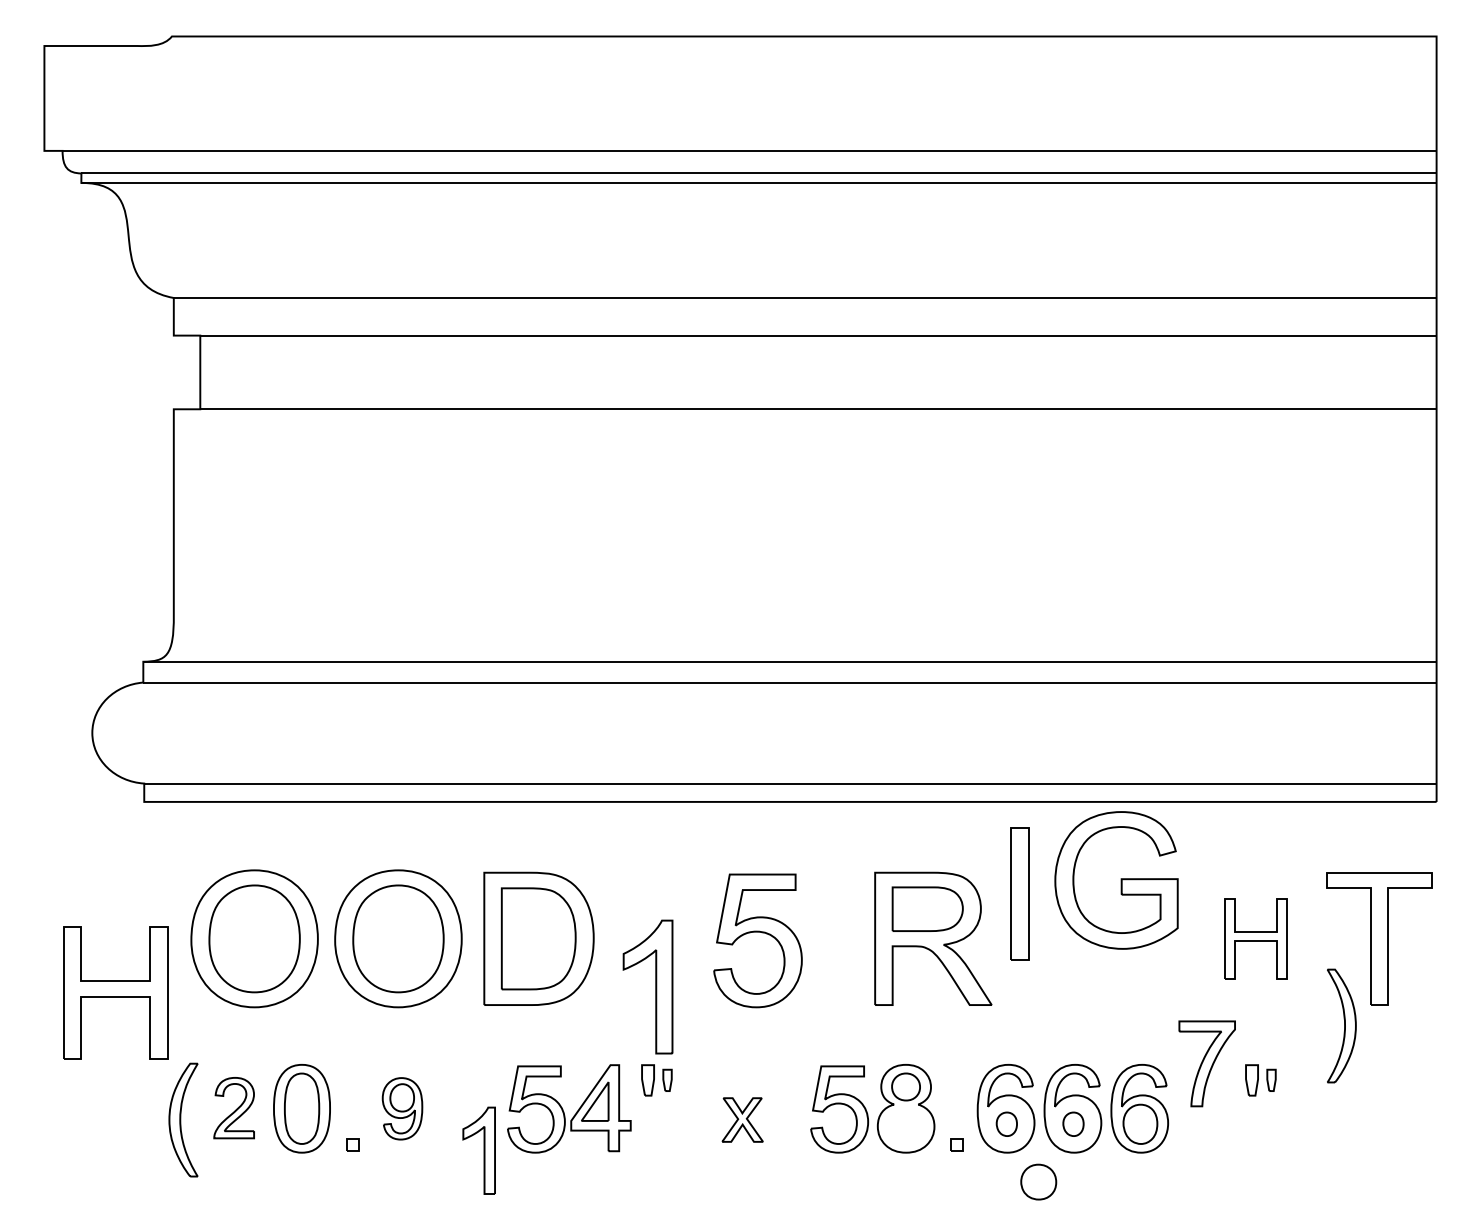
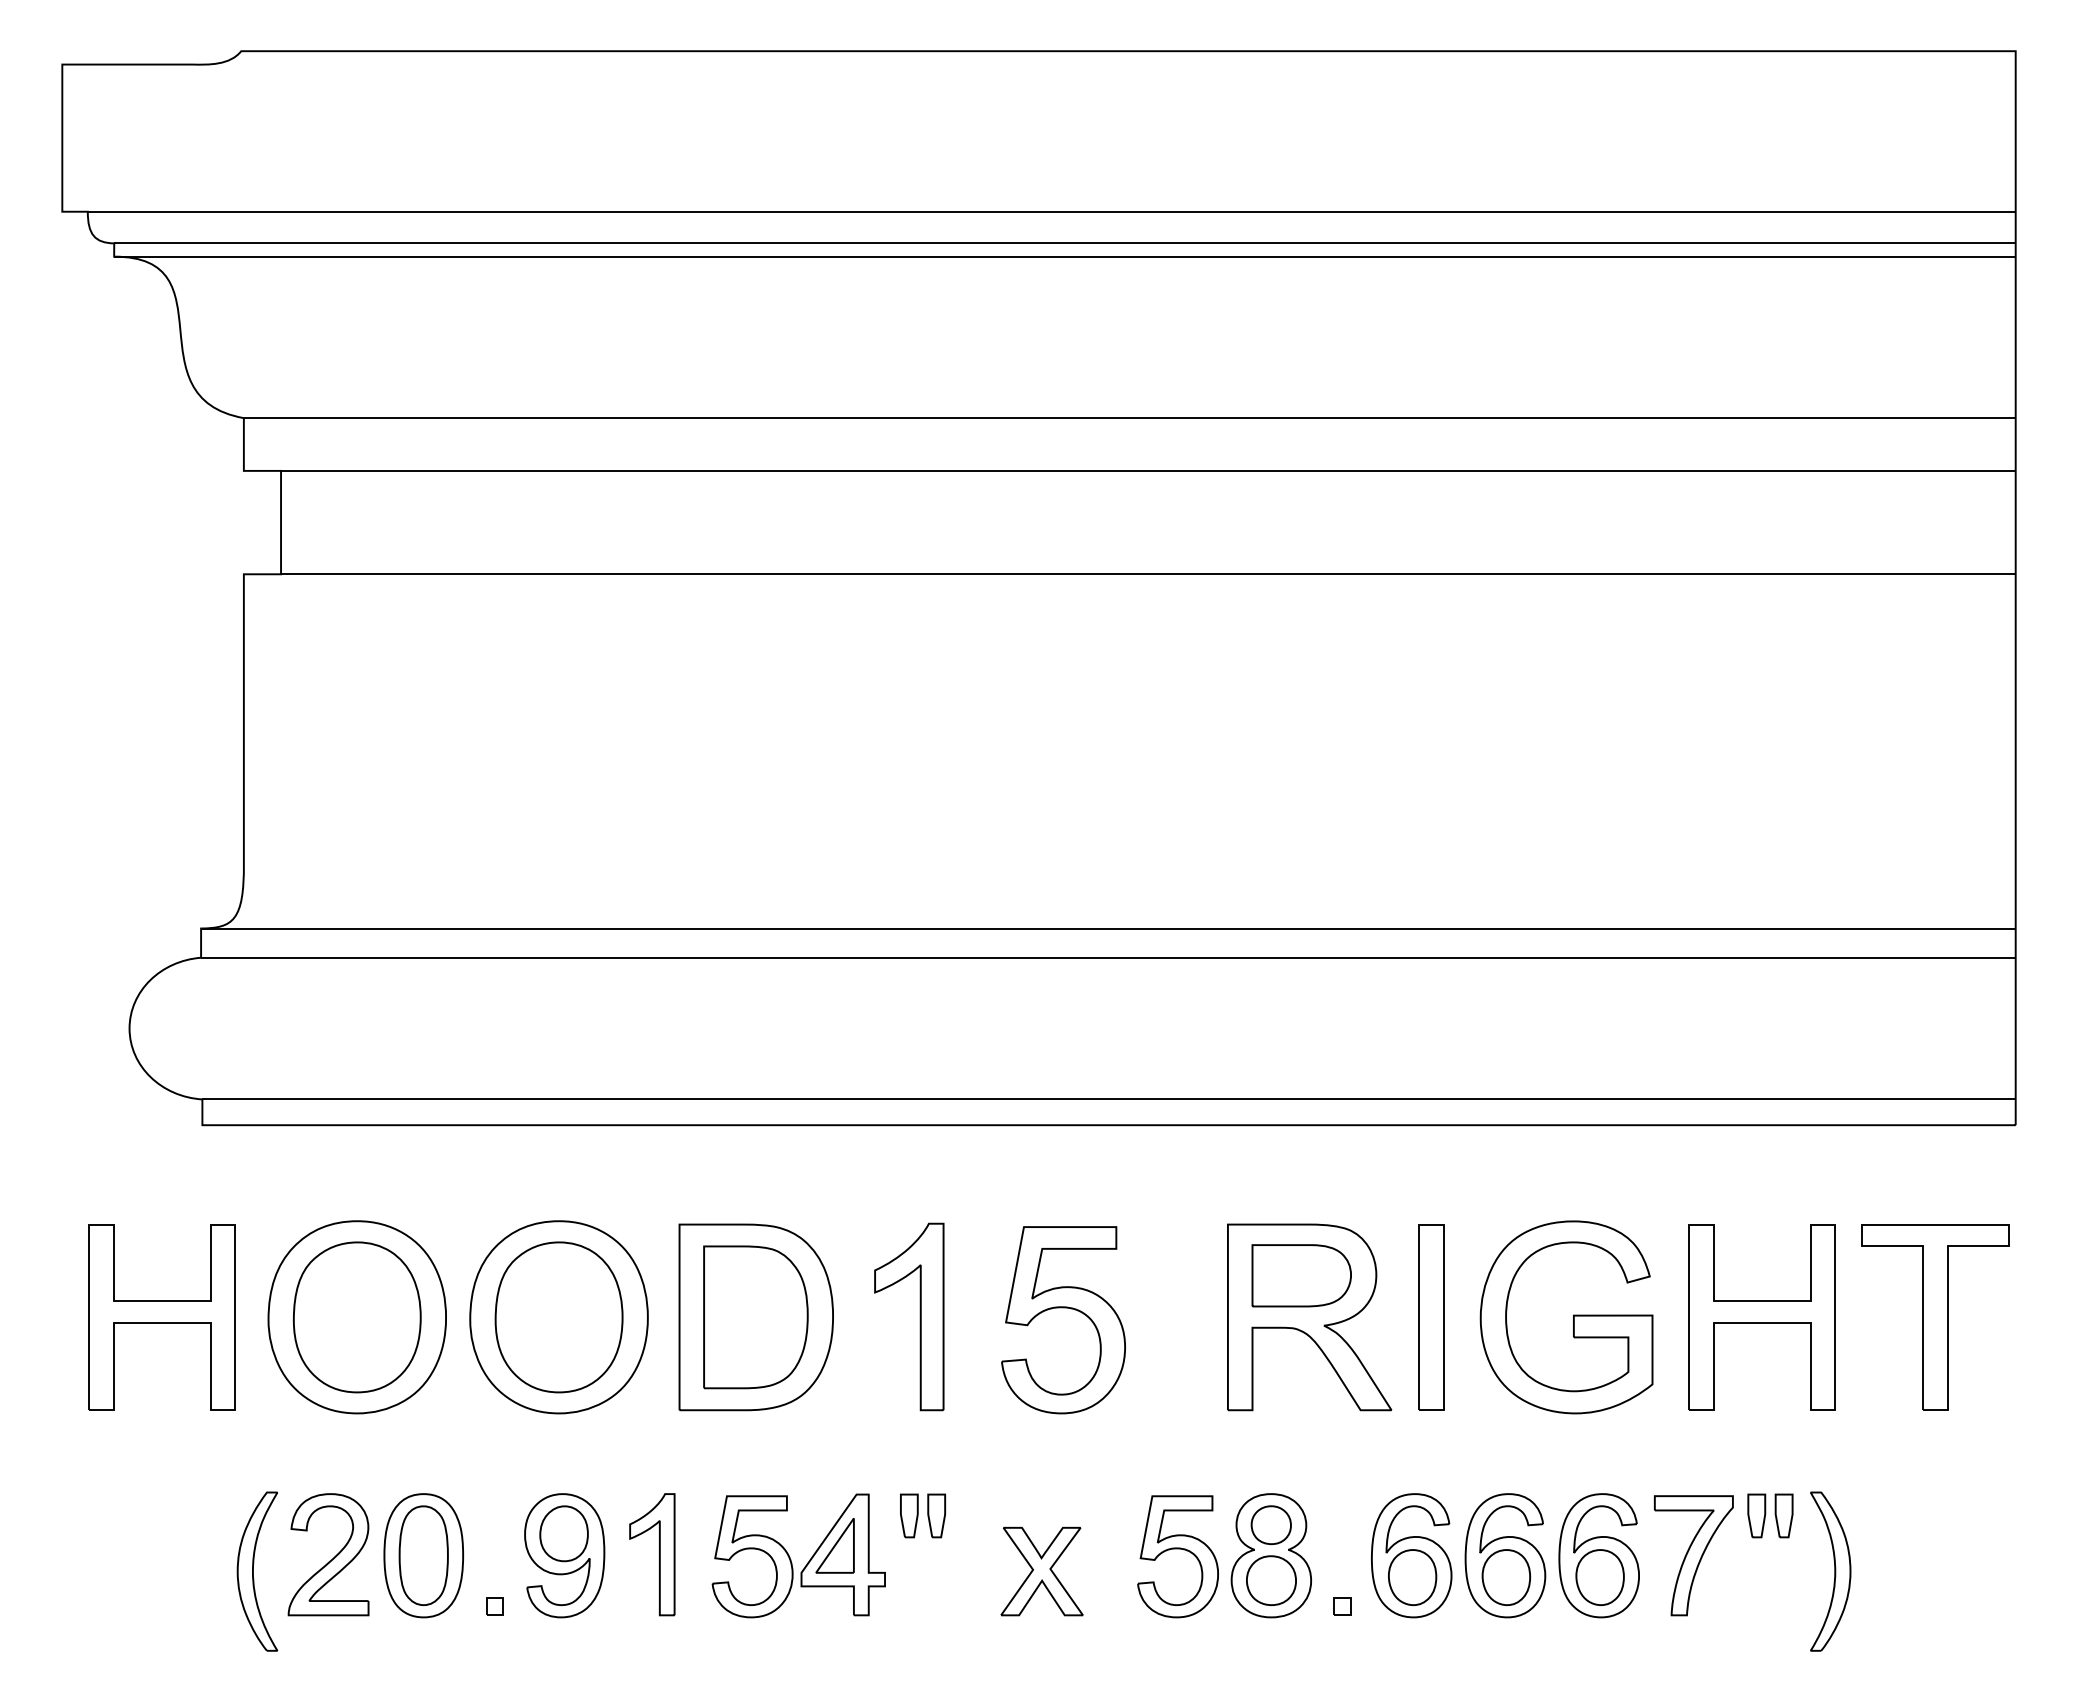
part: (1121, 880) -> (1573, 1317), moved
part: (1020, 894) -> (1431, 1317), moved
part: (1255, 938) -> (1761, 1317), size x1.67
part: (655, 986) -> (919, 1316), moved
part: (115, 993) -> (161, 1317), moved
part: (1341, 1025) -> (1830, 1571), moved
part: (1206, 1063) -> (1693, 1555), moved
part: (667, 1080) -> (936, 1515), size x1.43
part: (1271, 1080) -> (1783, 1515), size x1.43
part: (234, 1107) -> (328, 1554), size x1.43
part: (402, 1108) -> (564, 1555), size x1.43
part: (742, 1120) -> (1041, 1571), size x1.43
part: (1006, 1124) -> (1412, 1577), size x1.67
part: (1072, 1124) -> (1505, 1577), size x1.67
part: (484, 1150) -> (659, 1554), moved
part: (1038, 1182) -> (1271, 1580), moved

